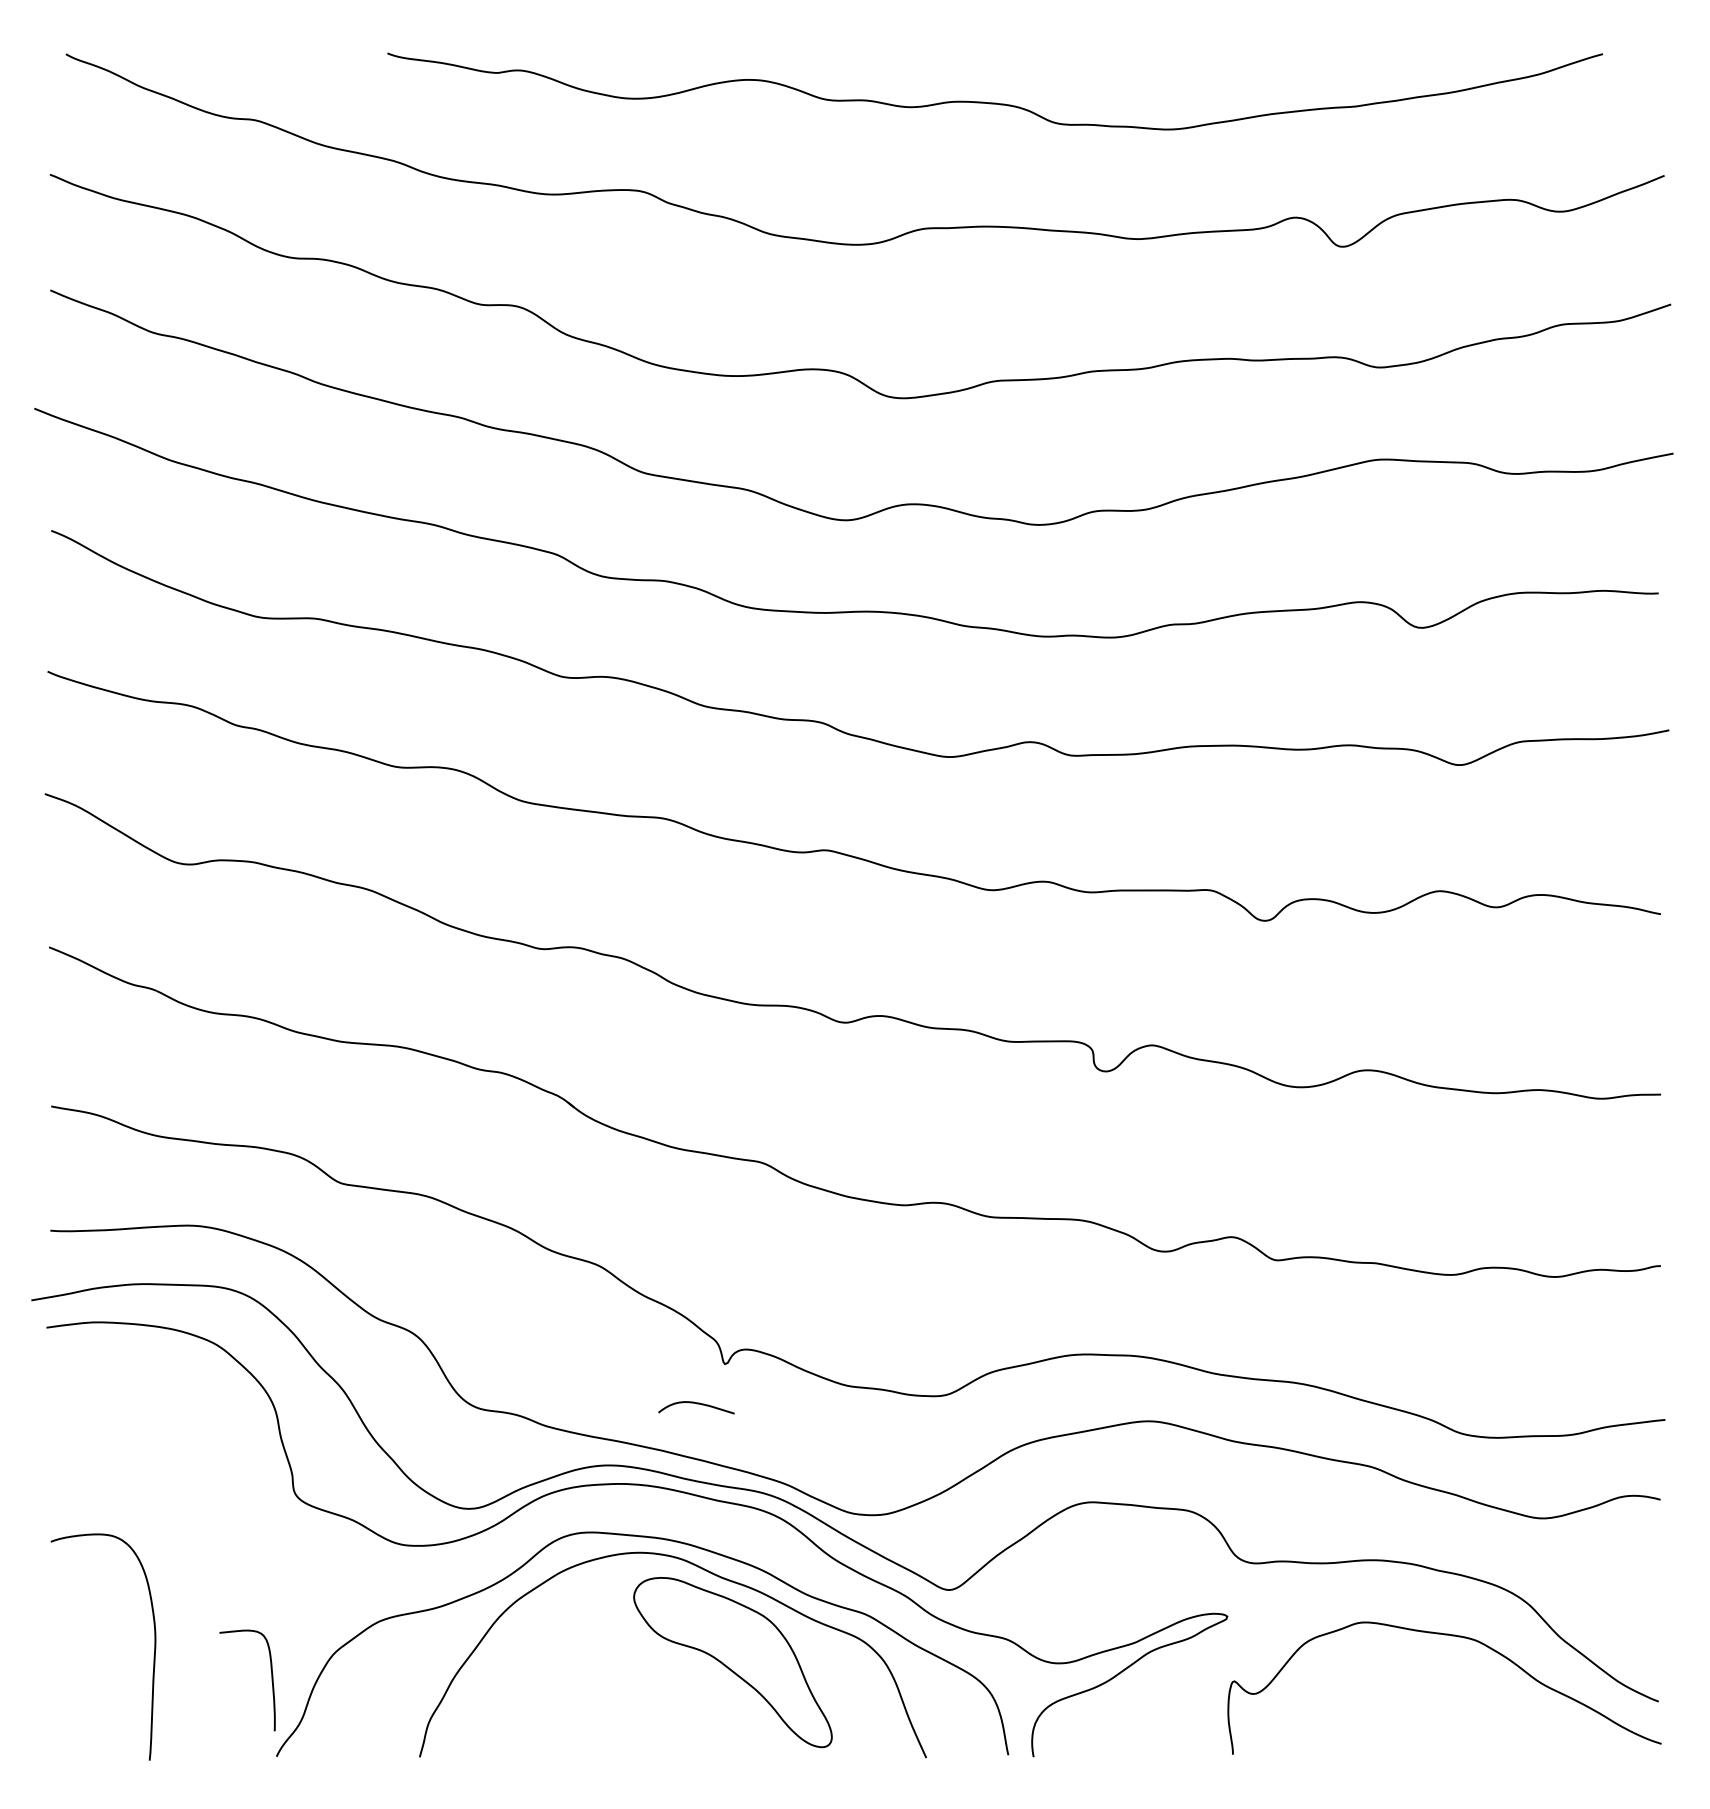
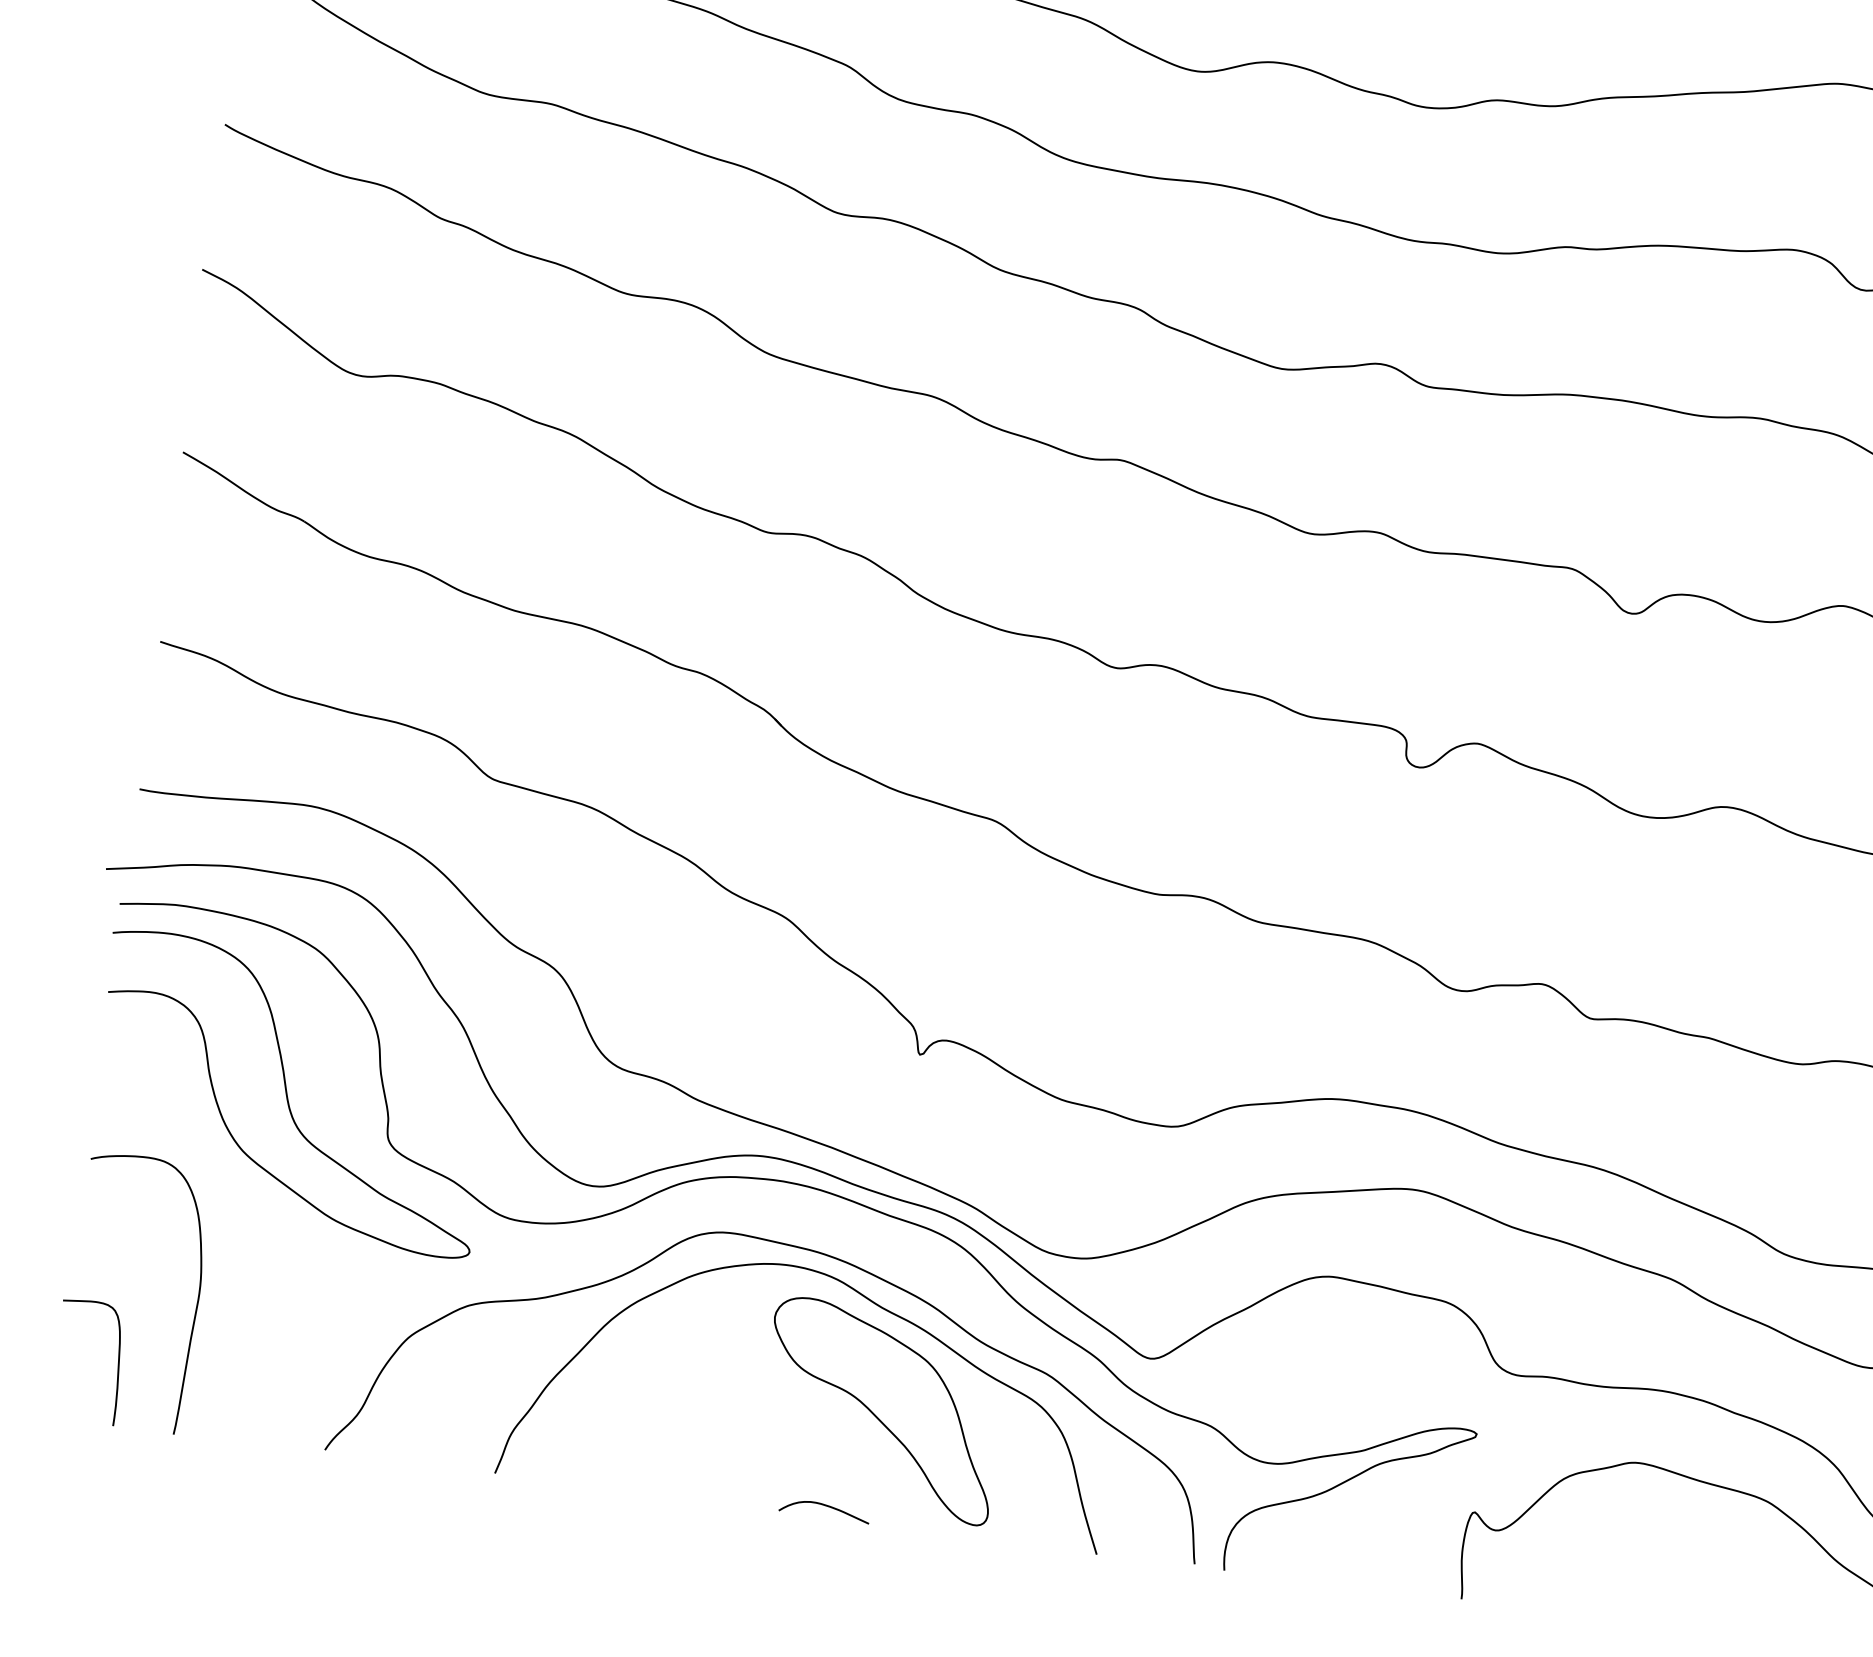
curve: (696, 1404) -> (825, 1506), moved
curve: (206, 1465) -> (287, 1092), added
curve: (271, 1680) -> (117, 1365), moved

